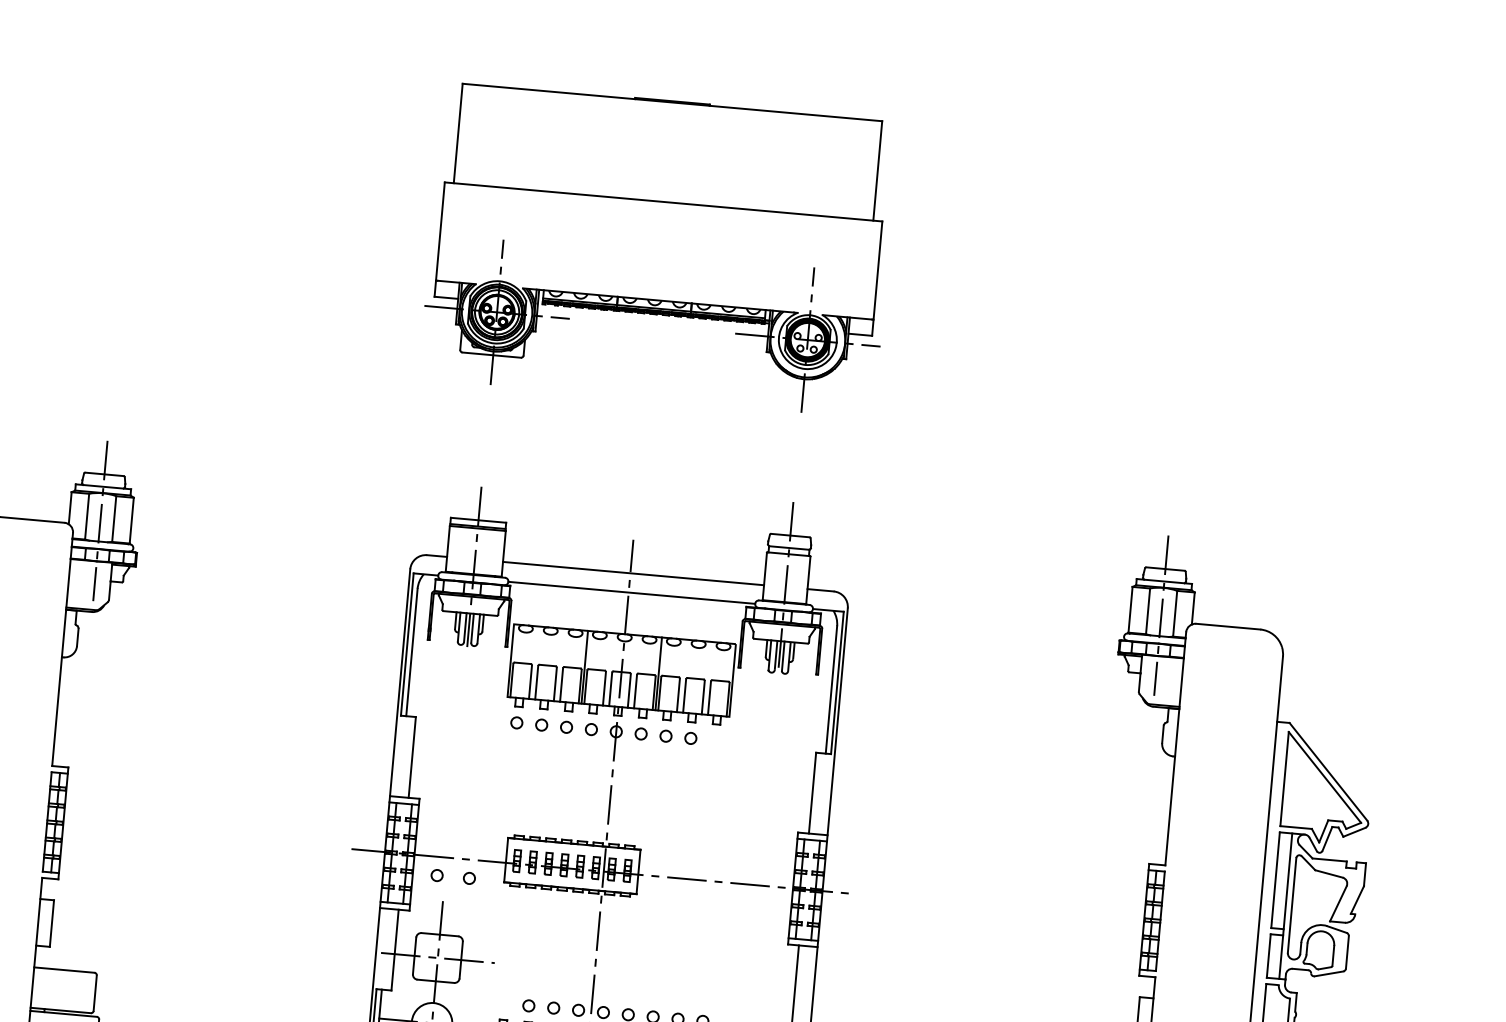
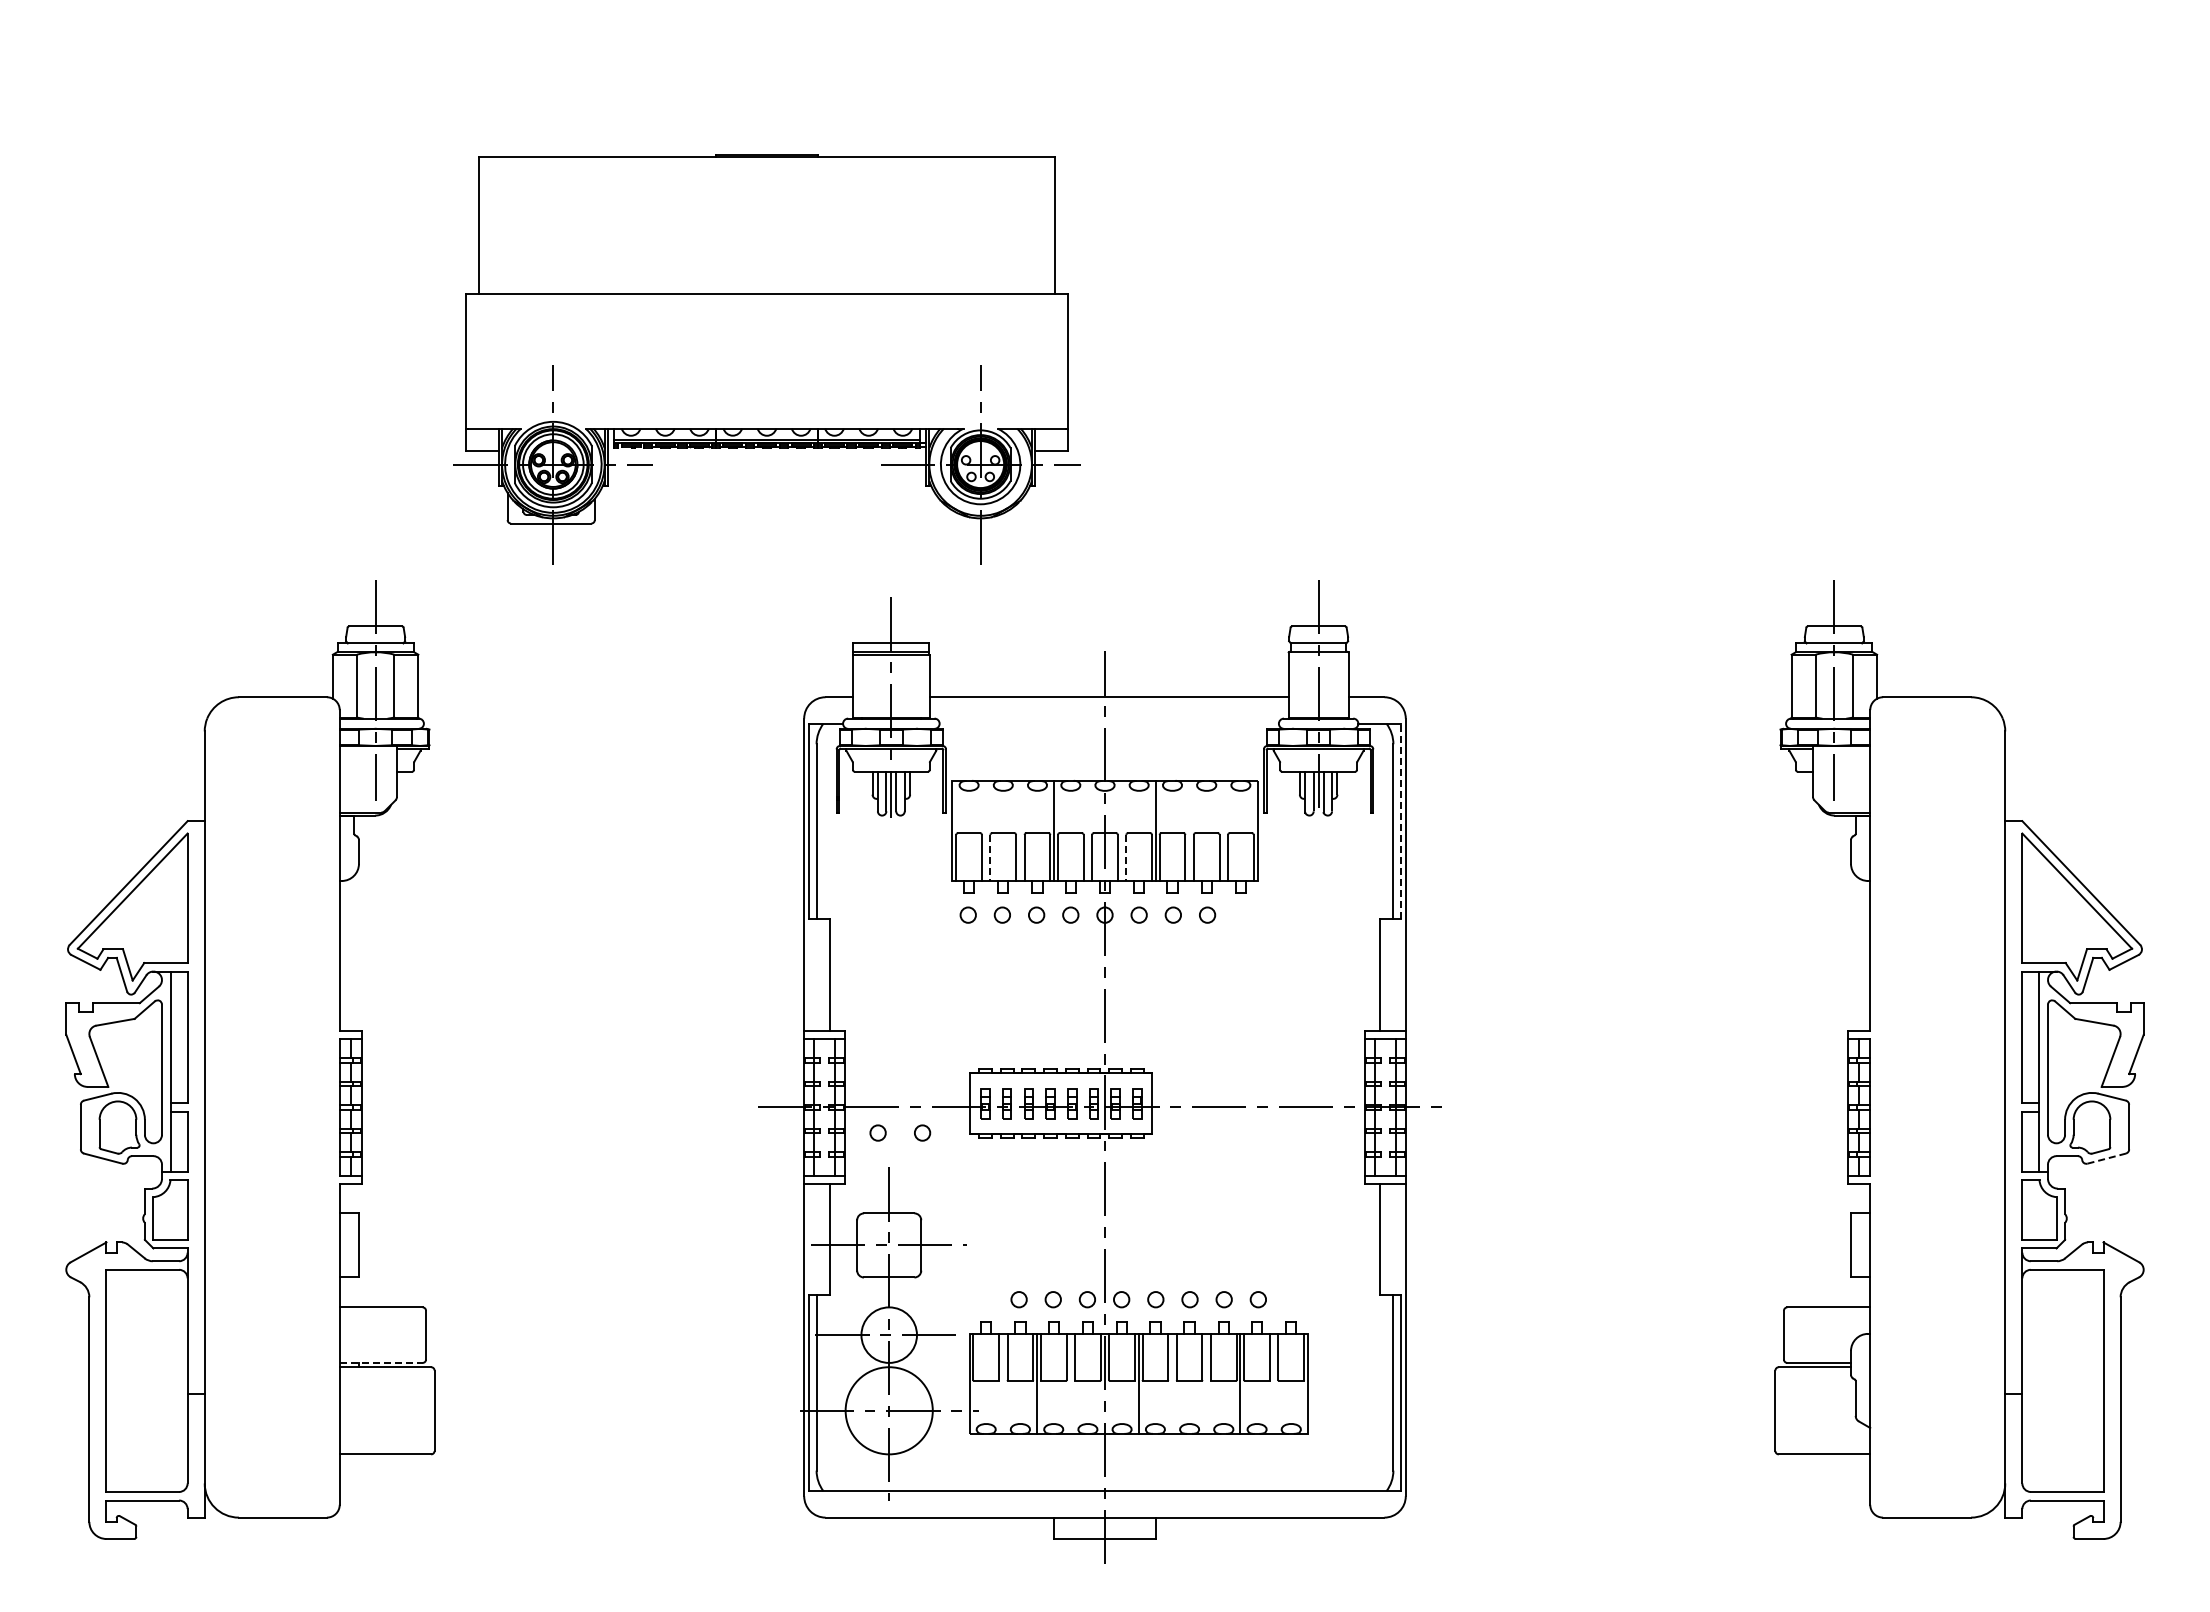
part: (658, 249) -> (766, 359), moved
line: (631, 592) -> (1108, 723), removed
line: (837, 682) -> (1400, 821), solid -> dashed
line: (536, 683) -> (990, 858), solid -> dashed
line: (635, 691) -> (1126, 858), solid -> dashed
line: (1328, 973) -> (2106, 1158), solid -> dashed
line: (61, 1010) -> (381, 1362), solid -> dashed

